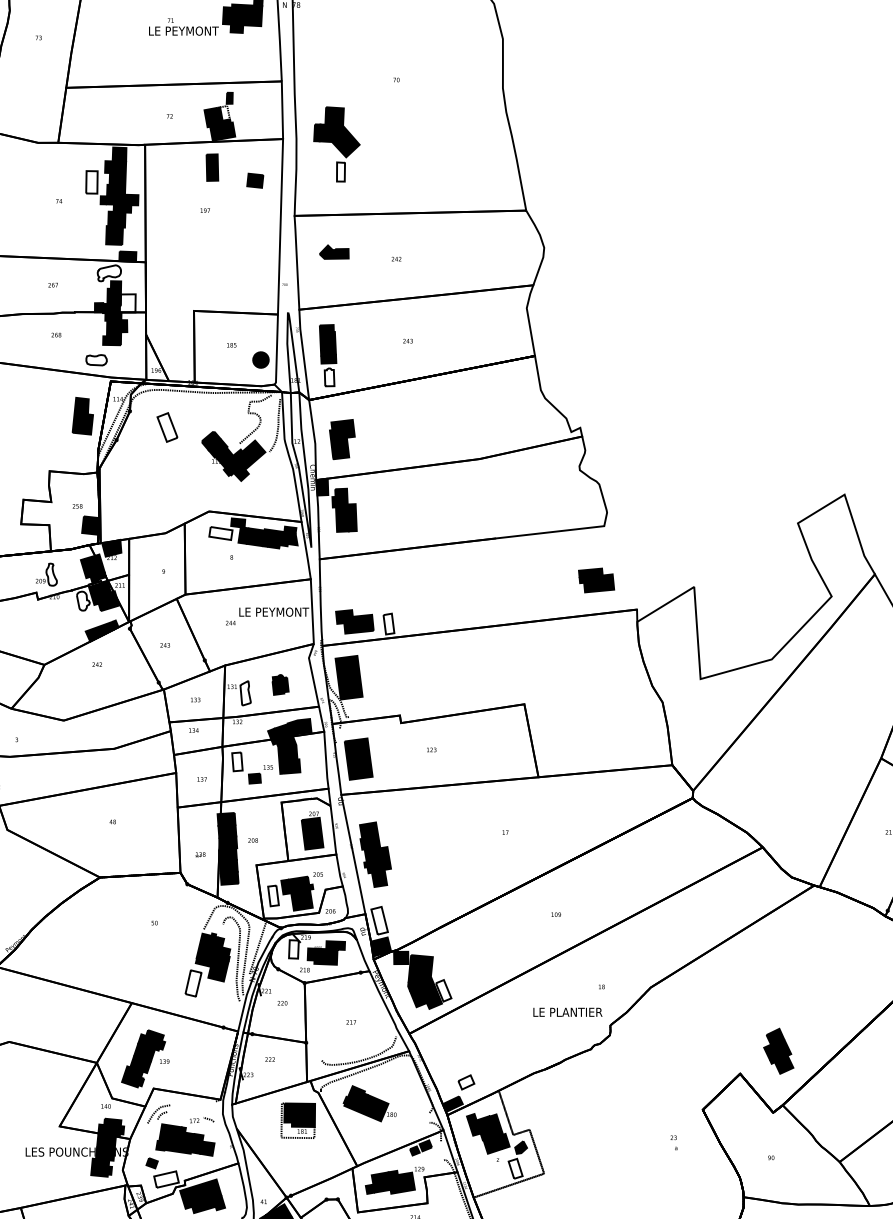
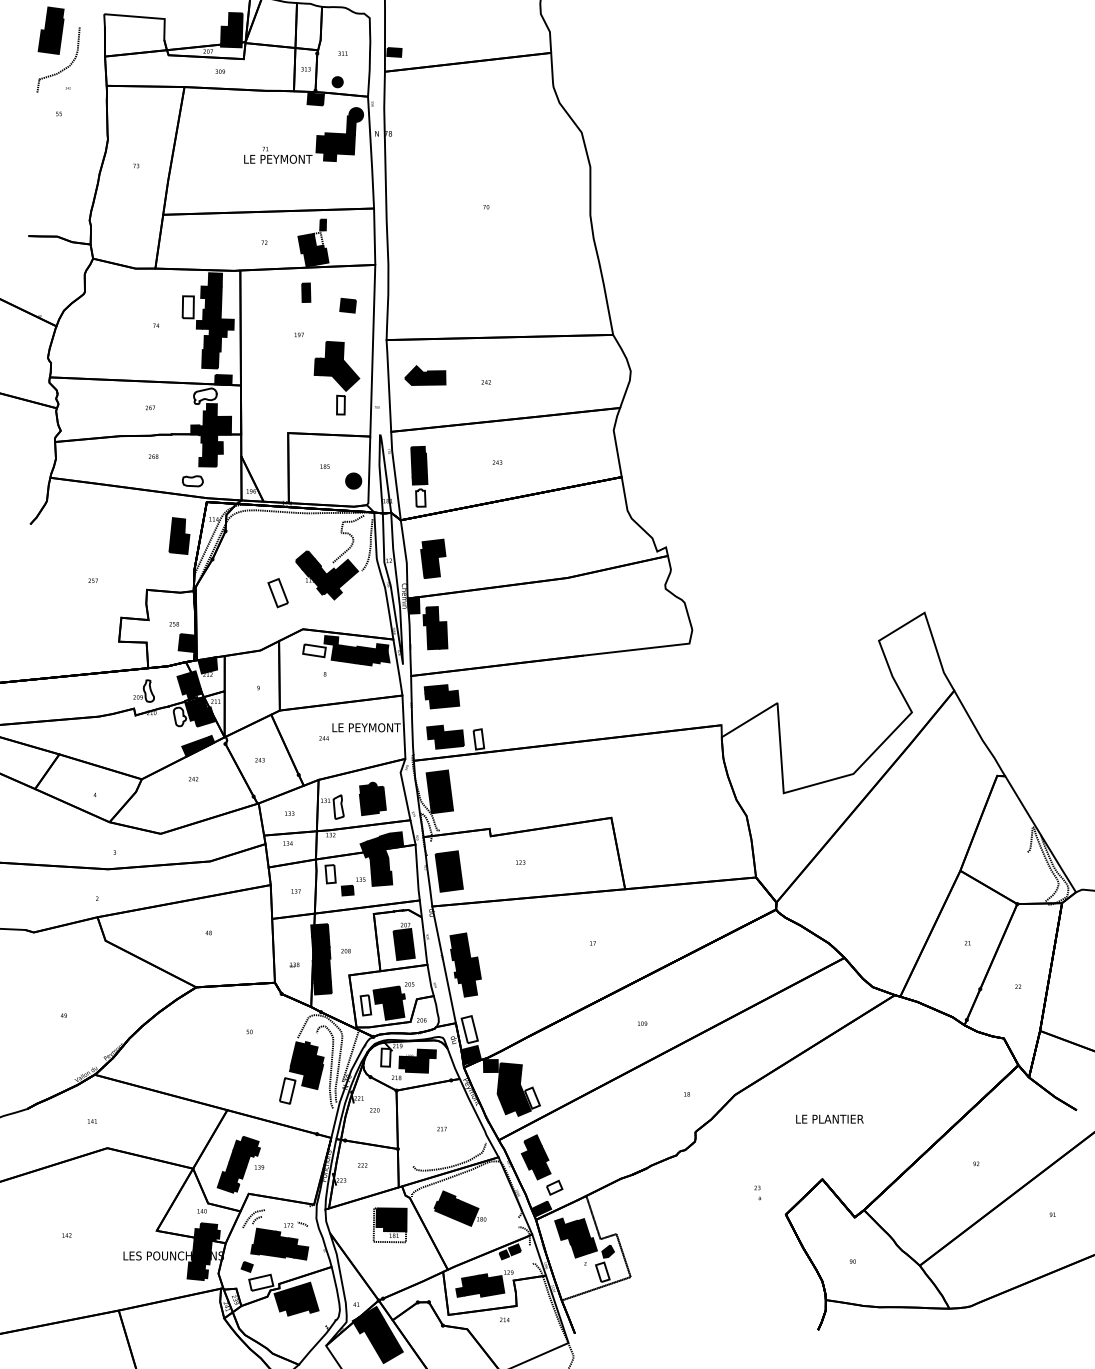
part: (336, 144) -> (336, 378), moved
part: (212, 167) -> (306, 292), size x0.71
part: (334, 252) -> (425, 375), size x1.43
fill: (127, 303) -> (223, 425), added
part: (166, 427) -> (277, 593), moved
part: (596, 580) -> (441, 696), moved
part: (280, 684) -> (372, 798), size x1.67
text: (567, 1011) -> (829, 1118), moved
part: (778, 1051) -> (535, 1157), moved
text: (673, 1142) -> (757, 1192), moved

